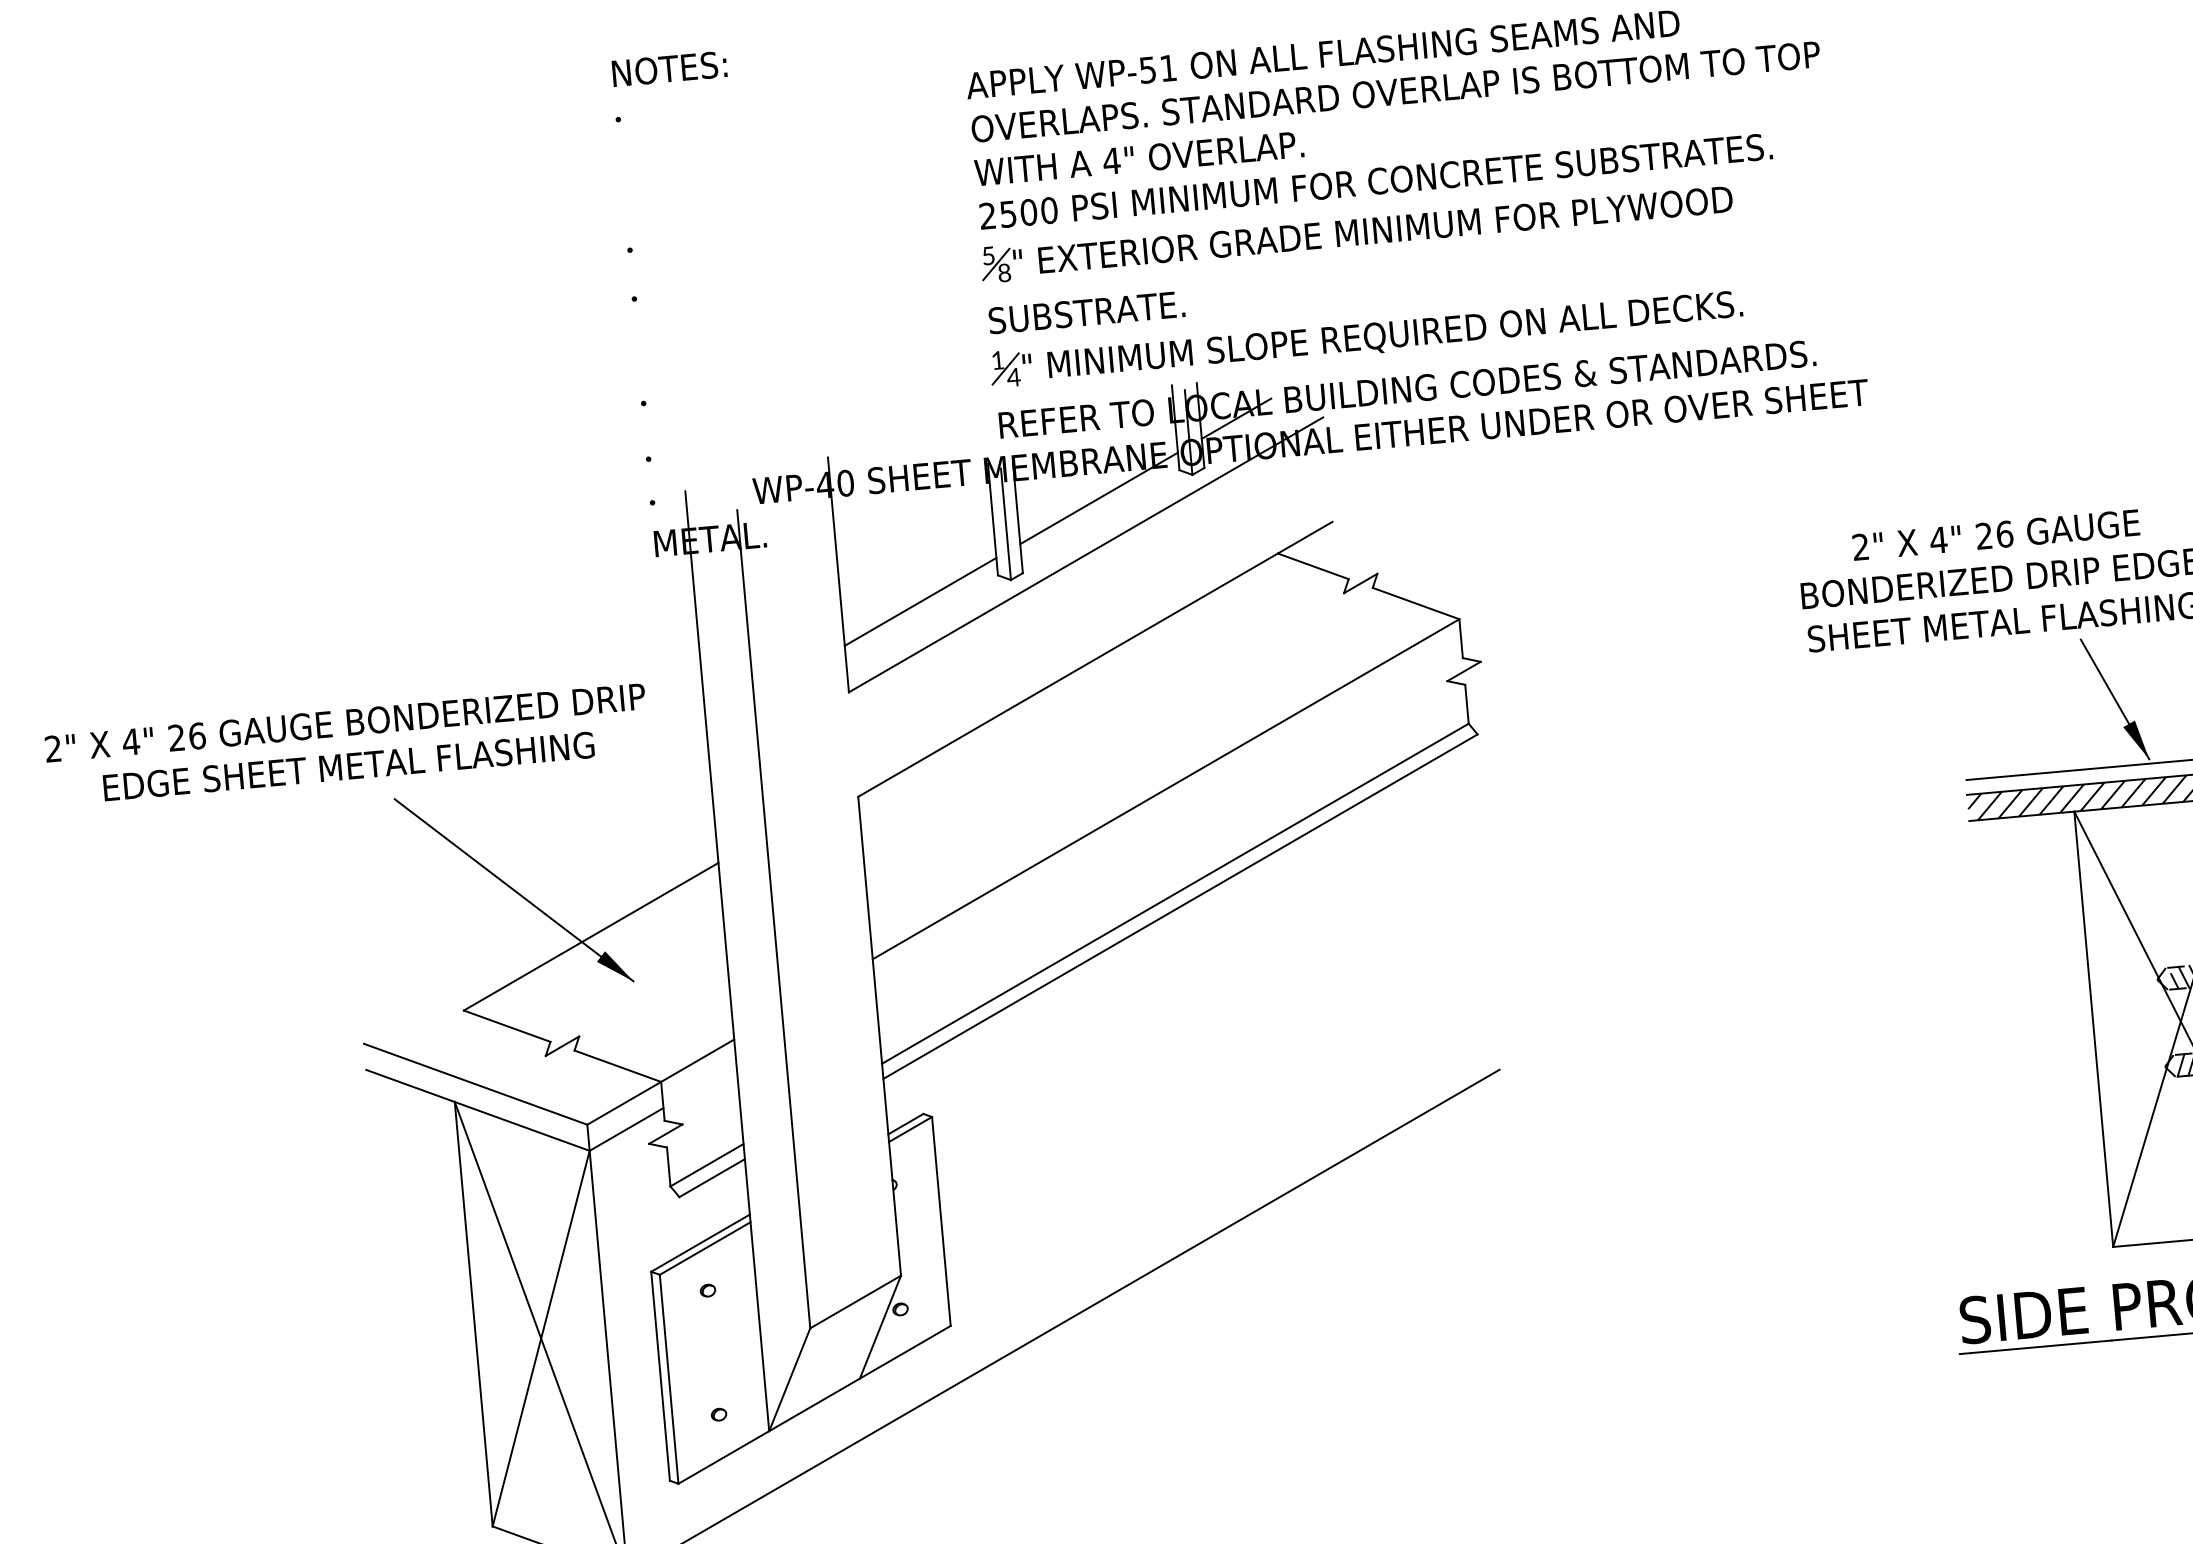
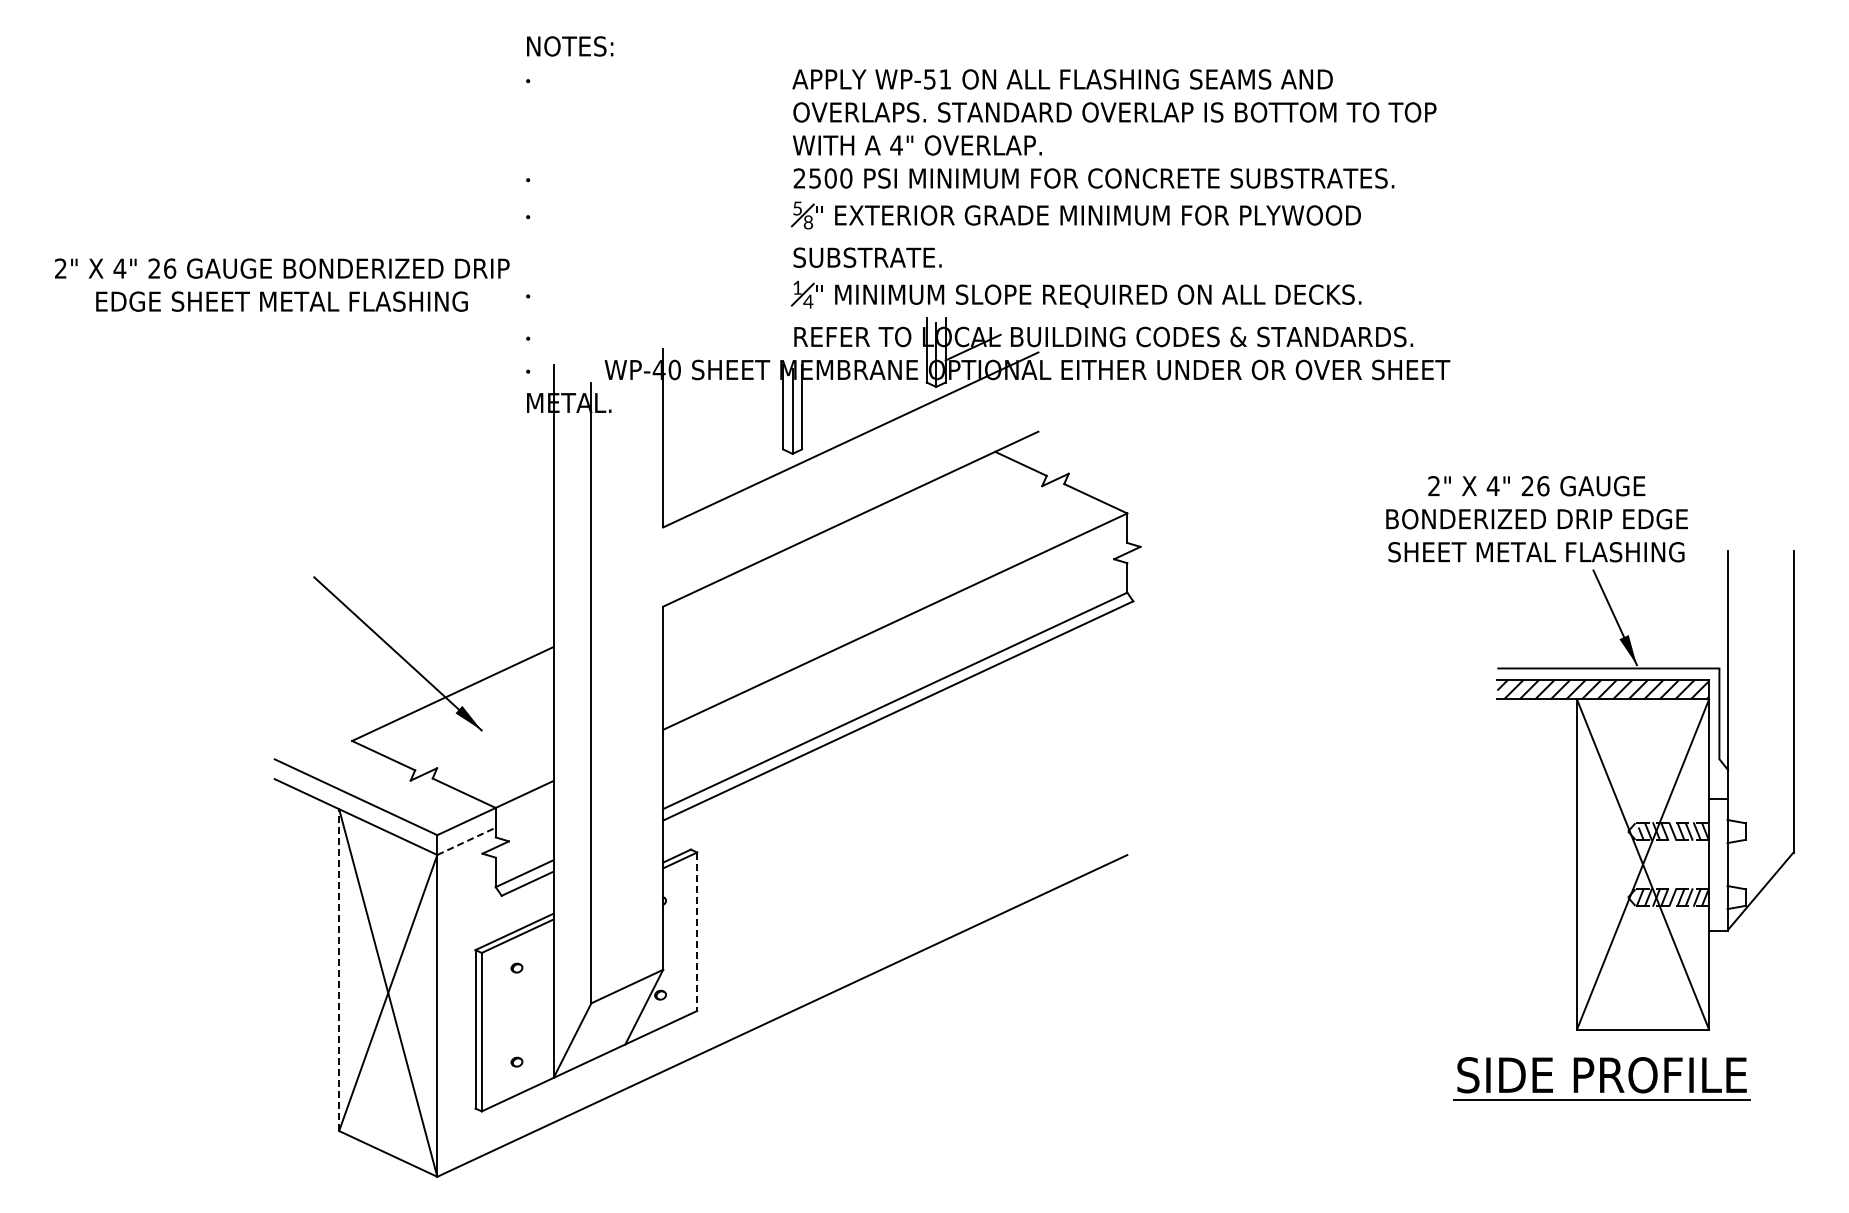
line: (1099, 498) -> (864, 398), removed
line: (921, 602) -> (723, 464), removed
text: (347, 743) -> (282, 284), moved
line: (627, 1129) -> (467, 841), solid -> dashed
line: (941, 1222) -> (697, 932), solid -> dashed
line: (474, 1314) -> (339, 970), solid -> dashed

